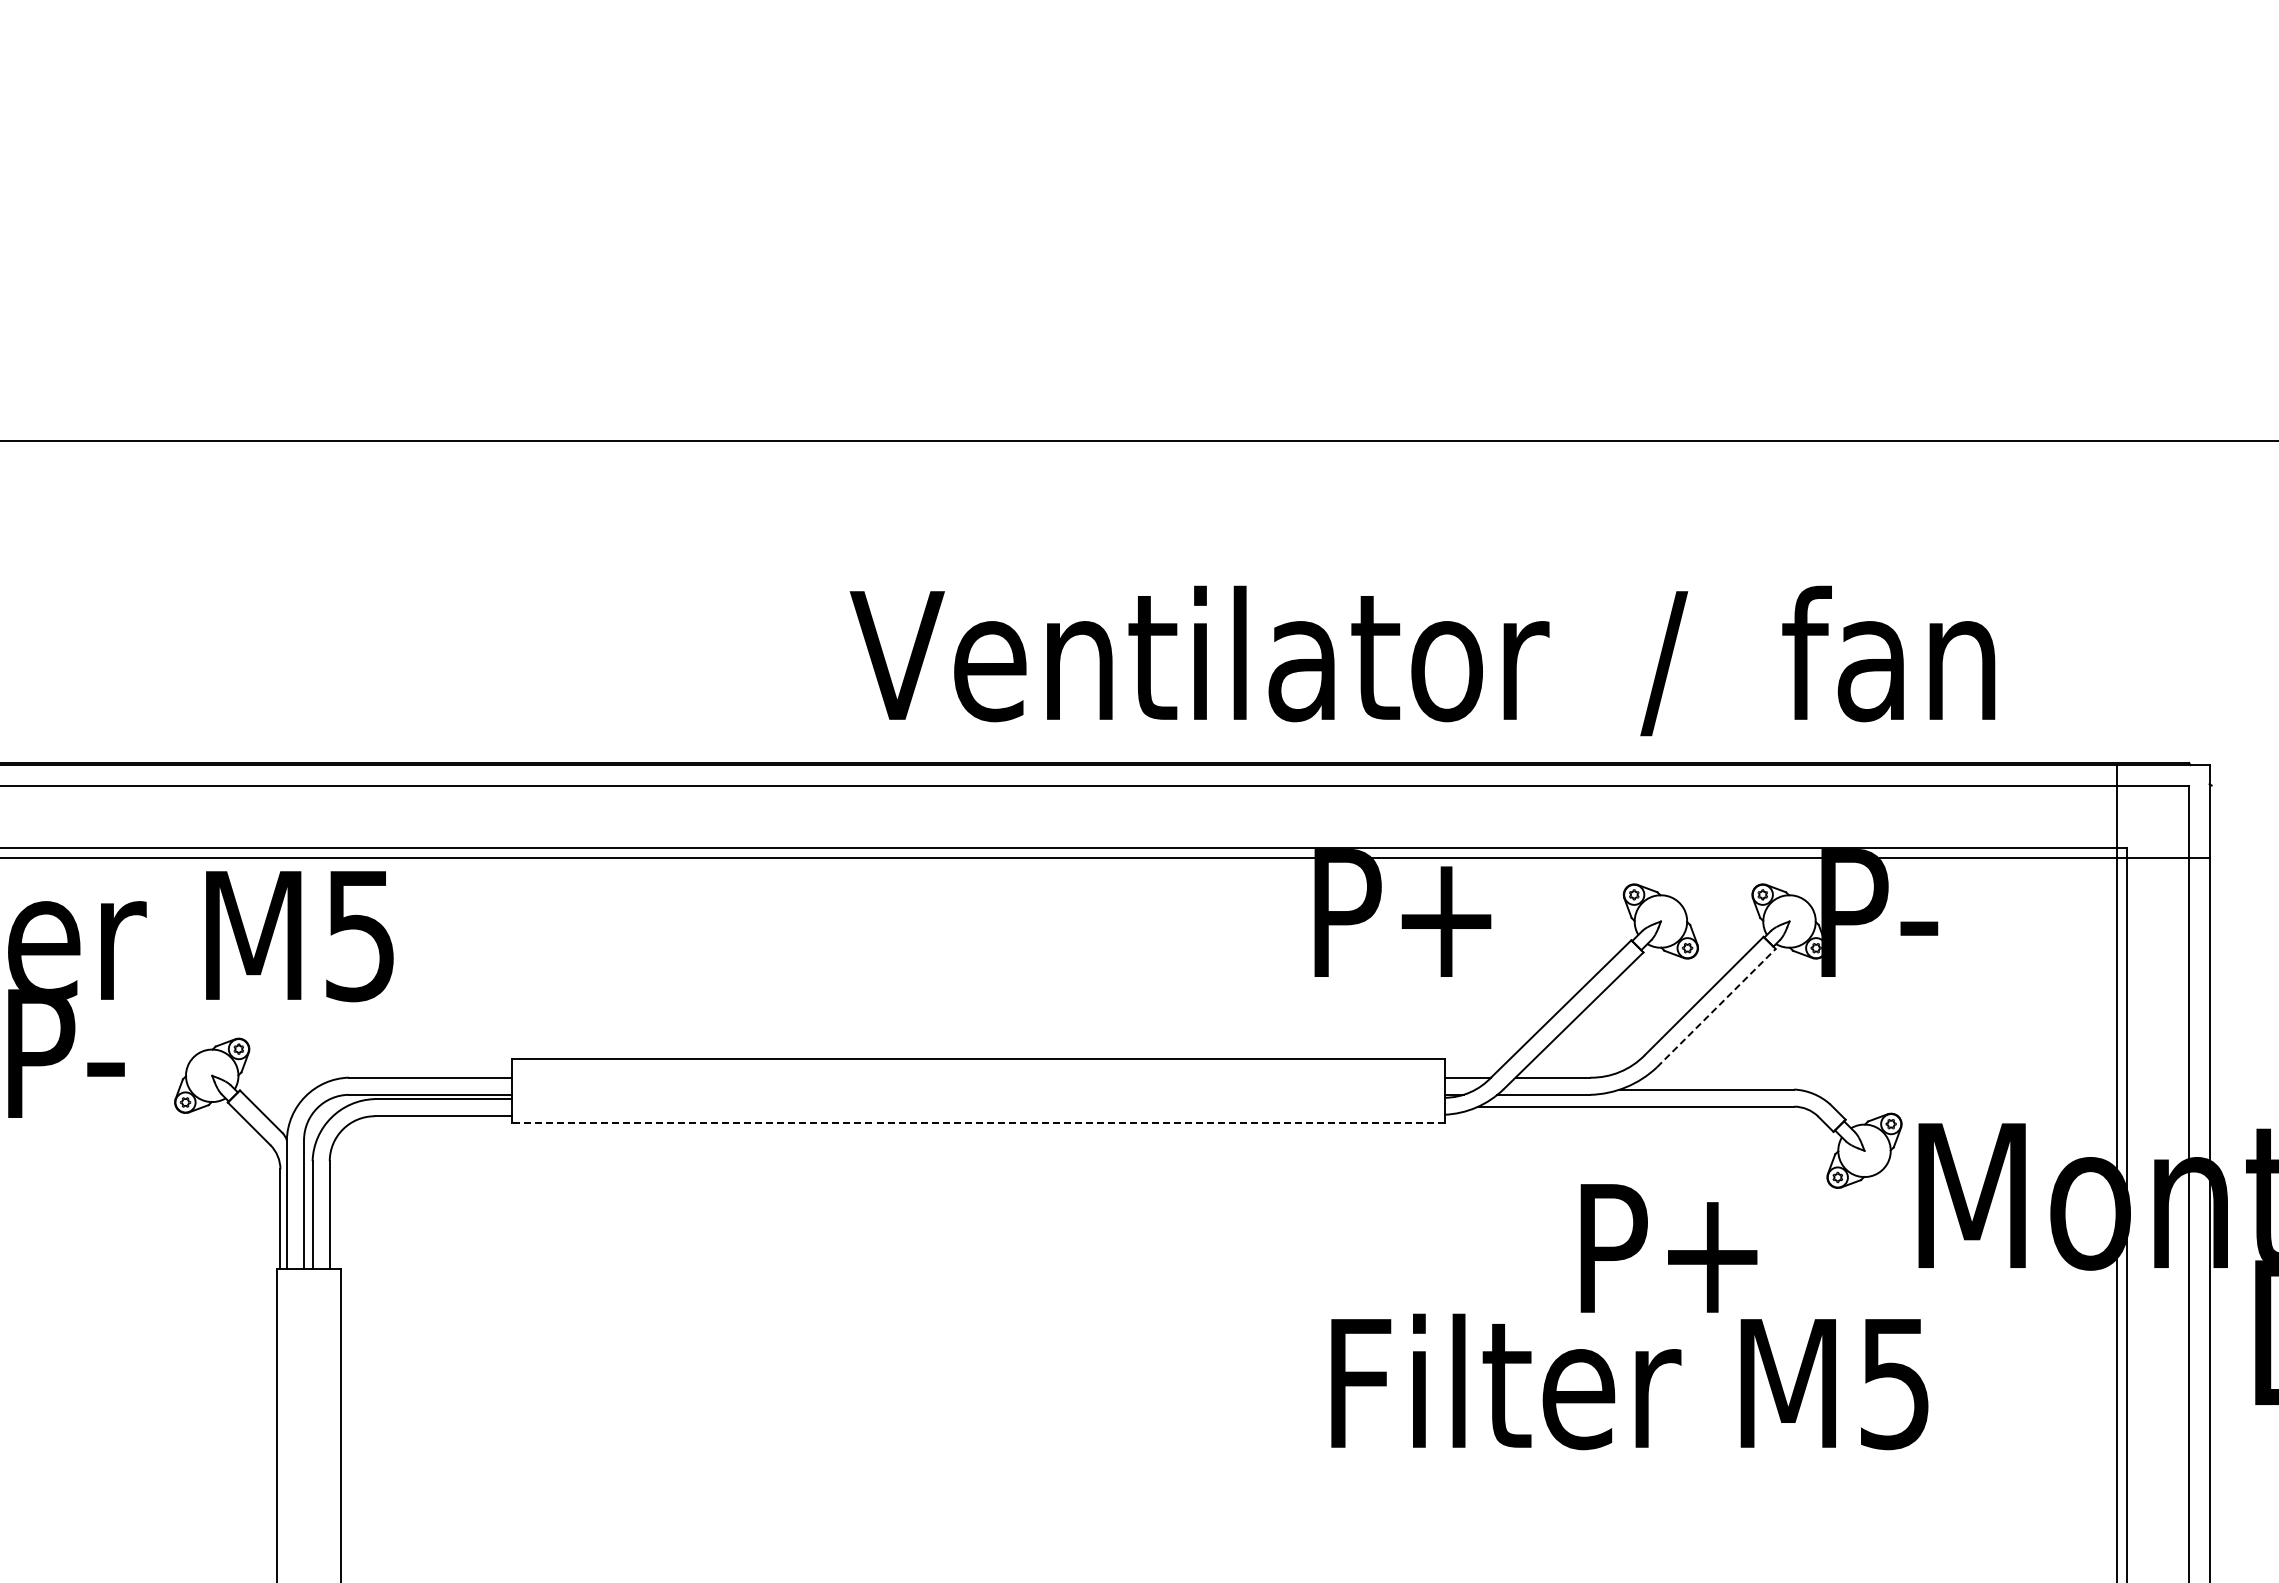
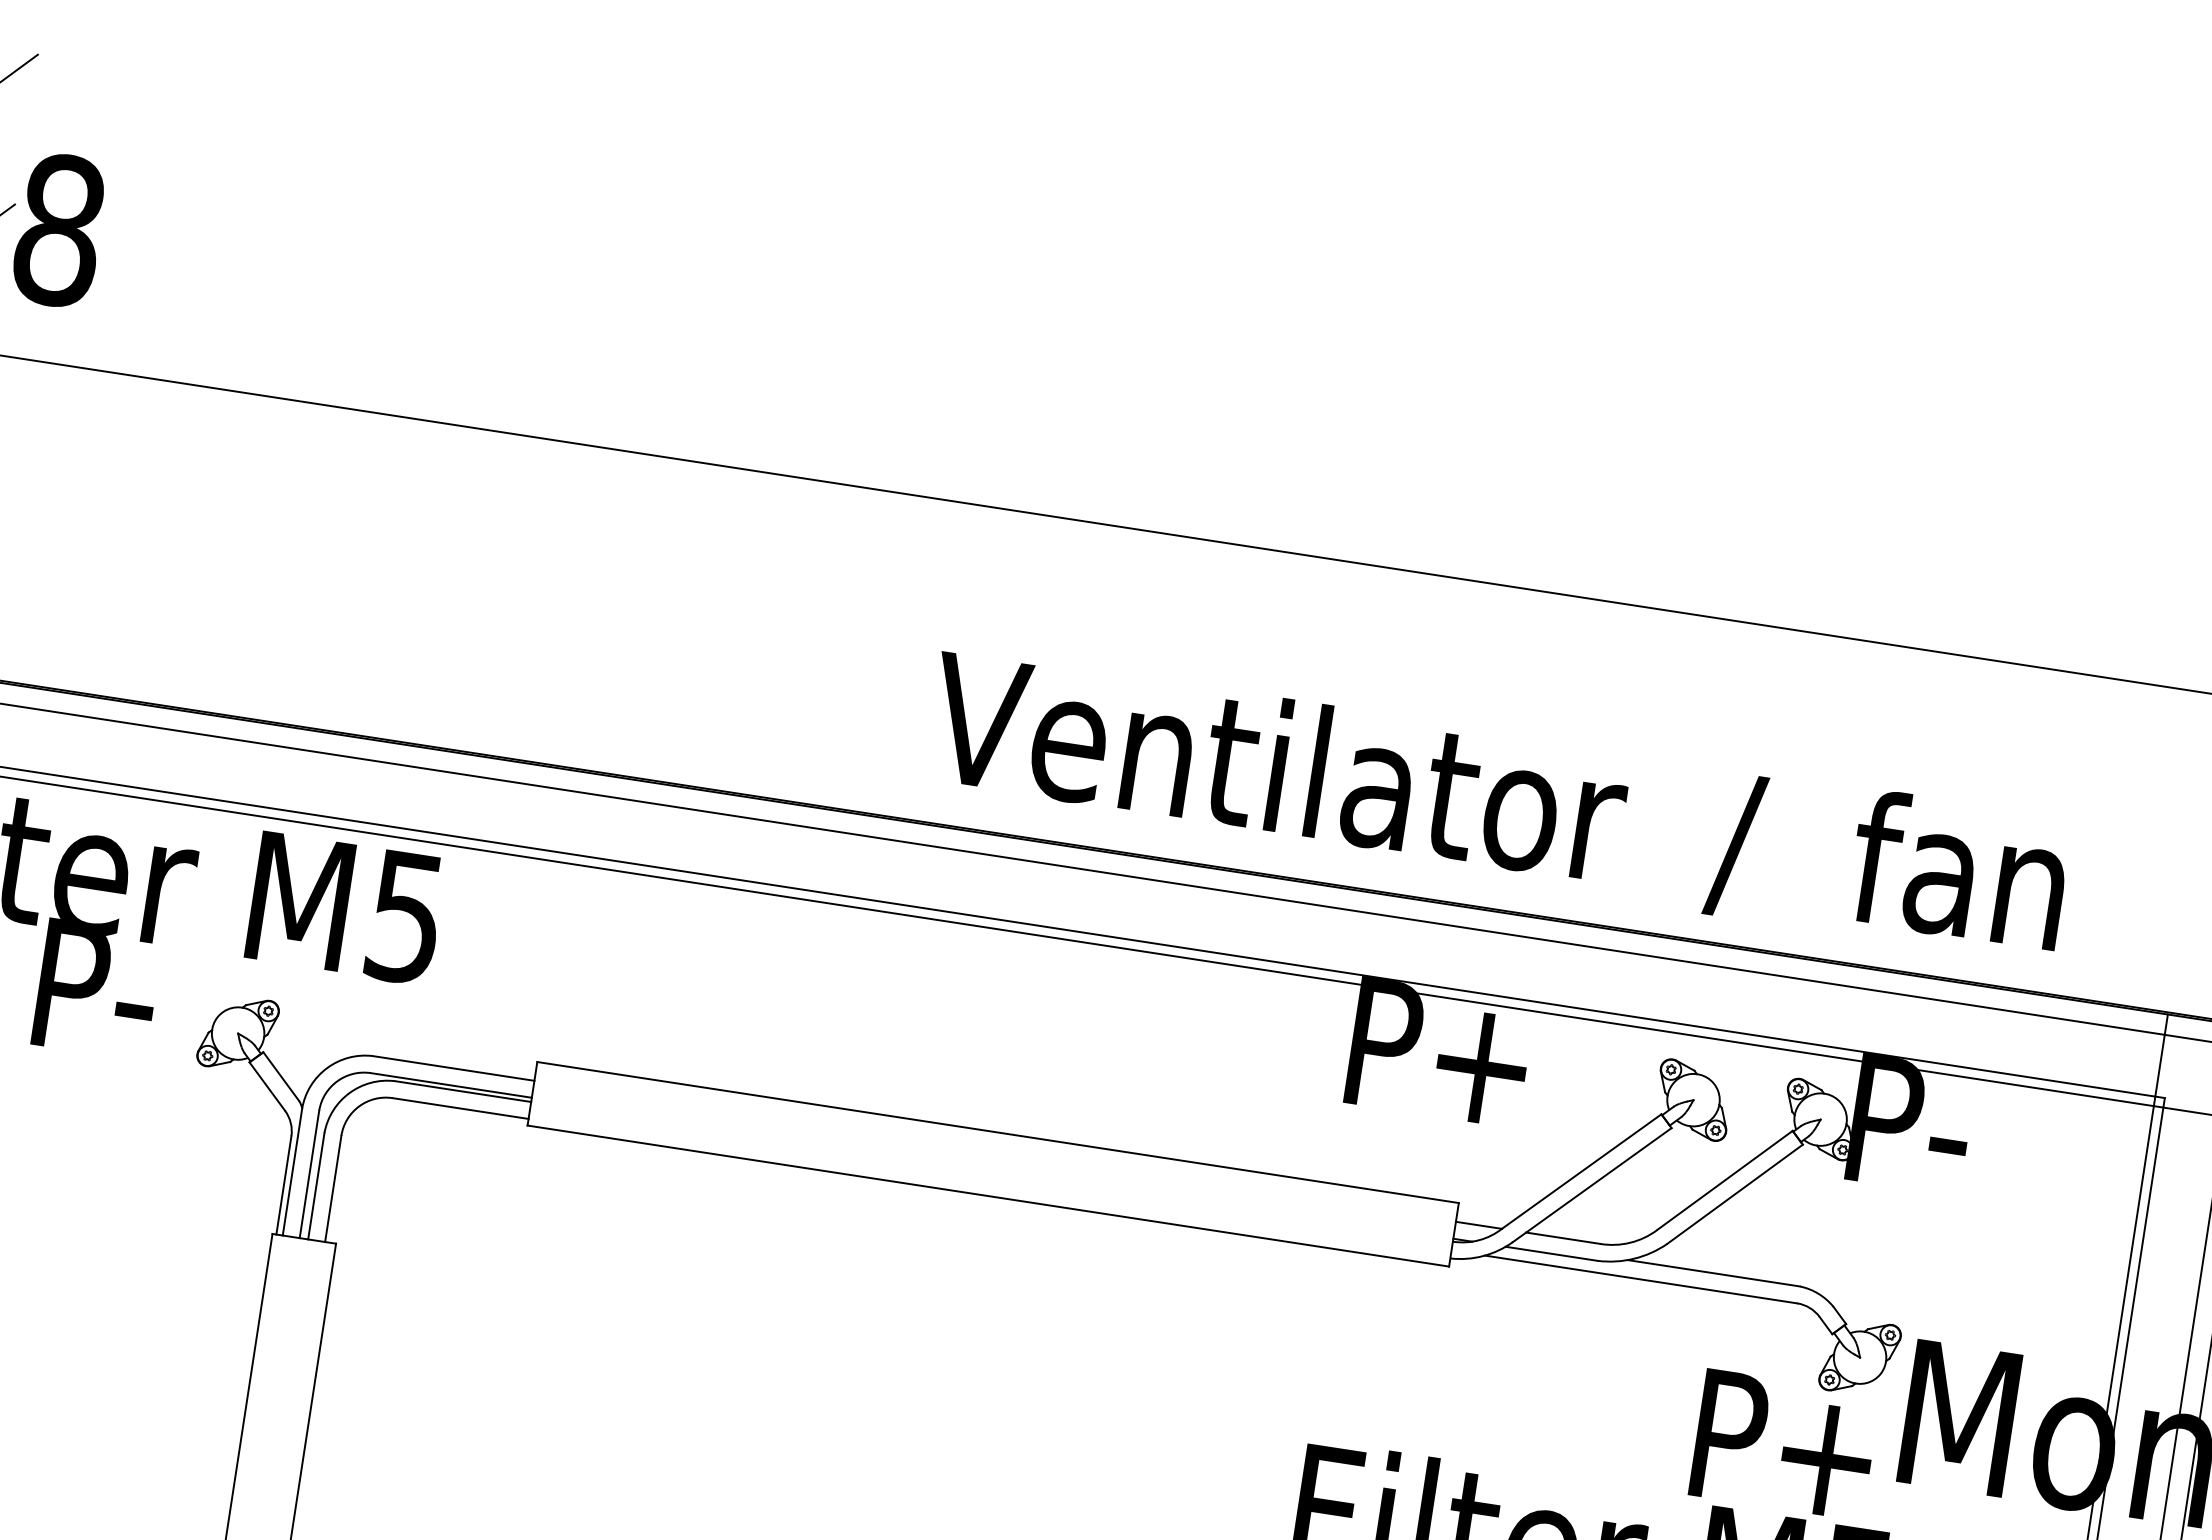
line: (1716, 1008) -> (1735, 1194), dashed -> solid
line: (977, 1122) -> (987, 1195), dashed -> solid
text: (1668, 1248) -> (1783, 1444), moved

